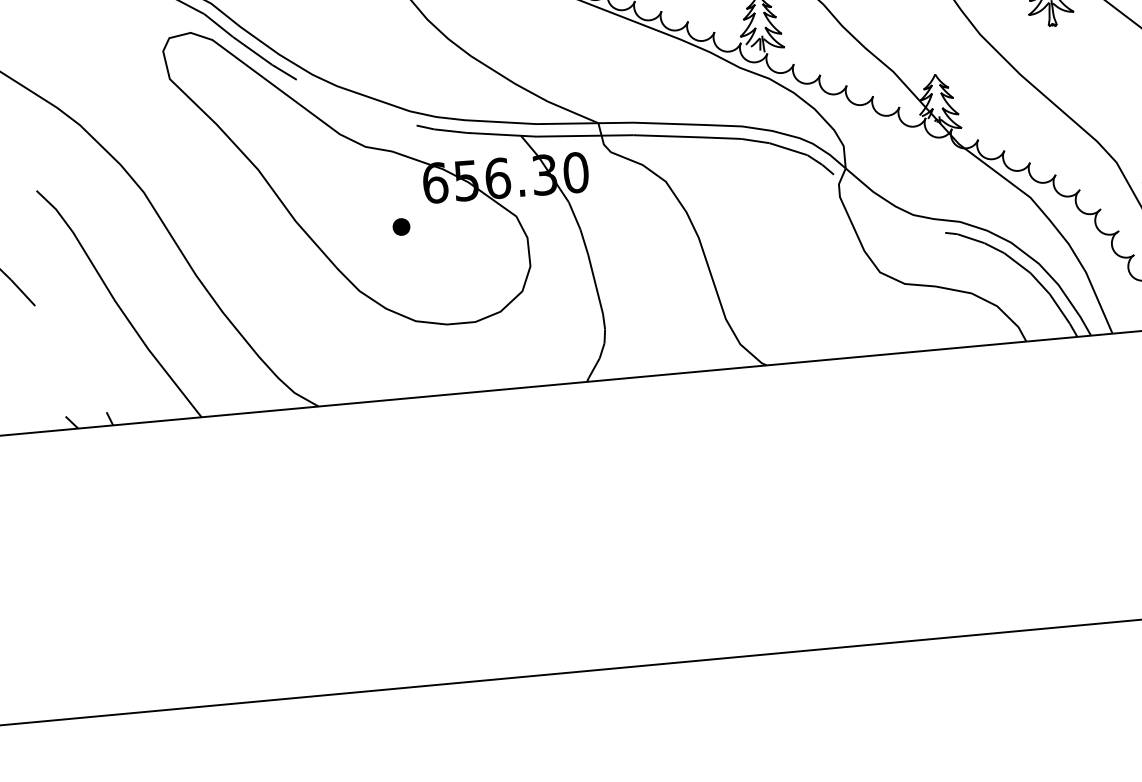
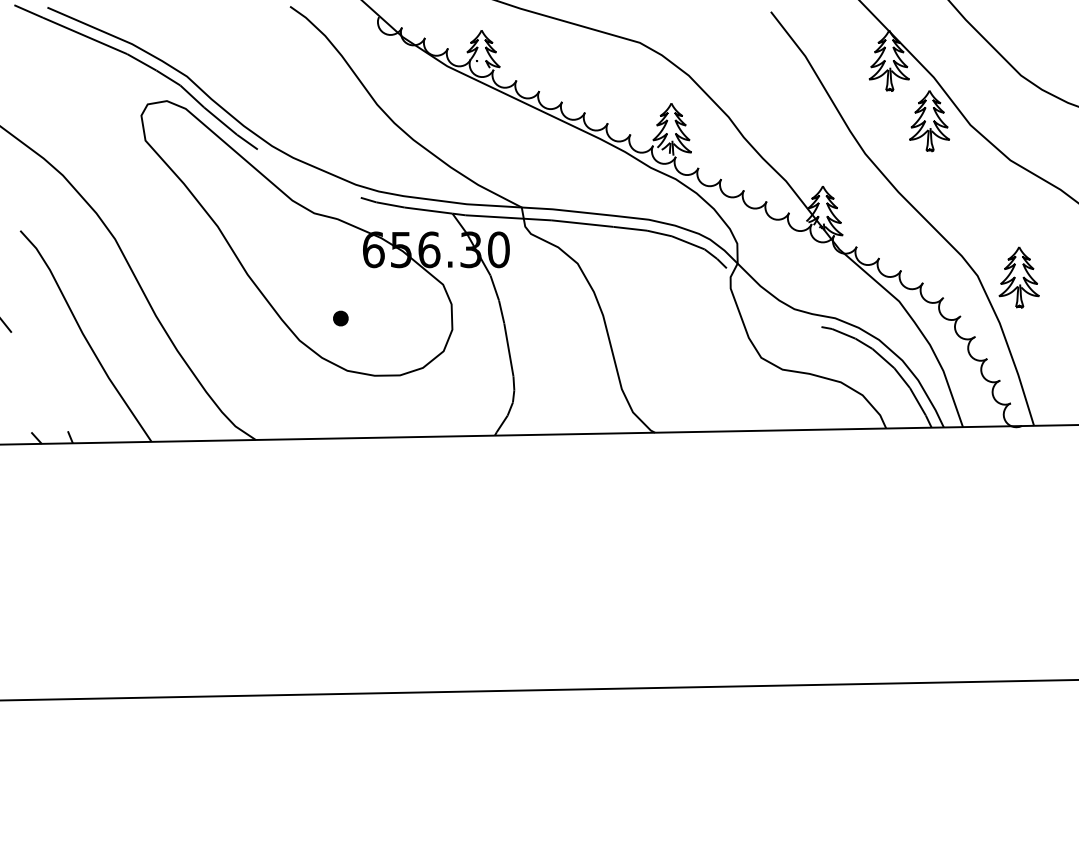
part: (401, 226) -> (340, 318), moved

